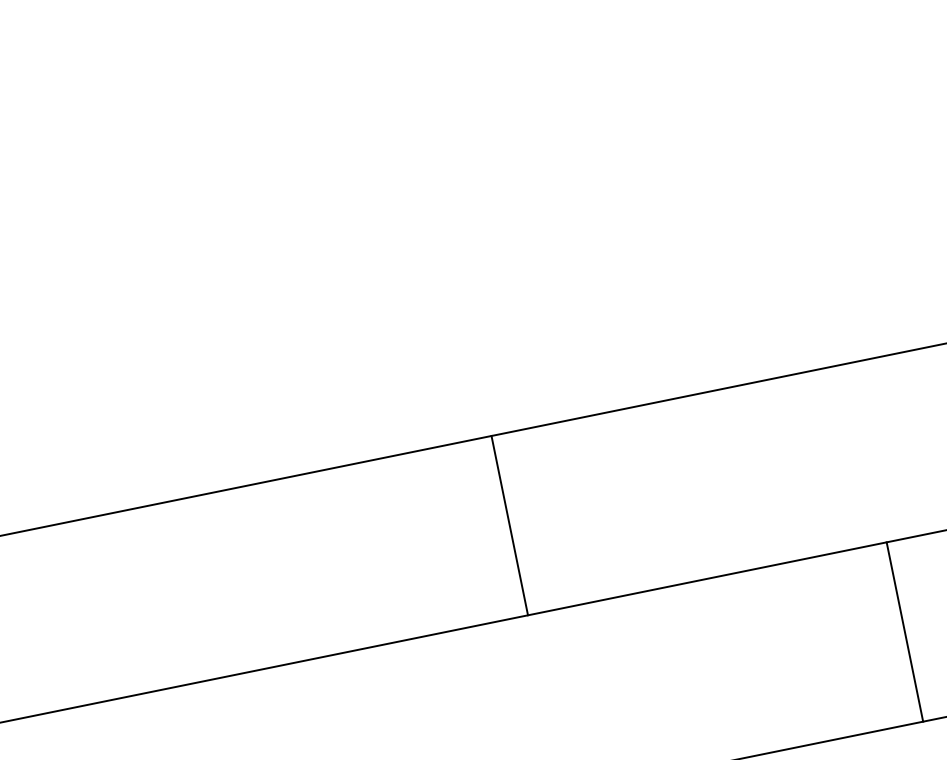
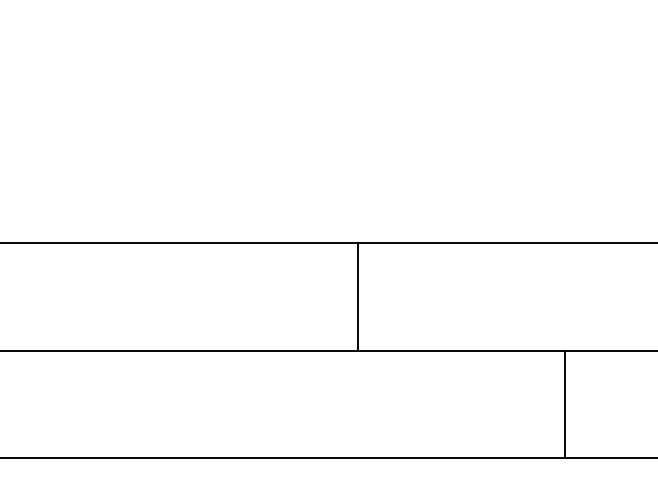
line: (510, 524) -> (358, 296), moved
line: (905, 632) -> (565, 404), moved

